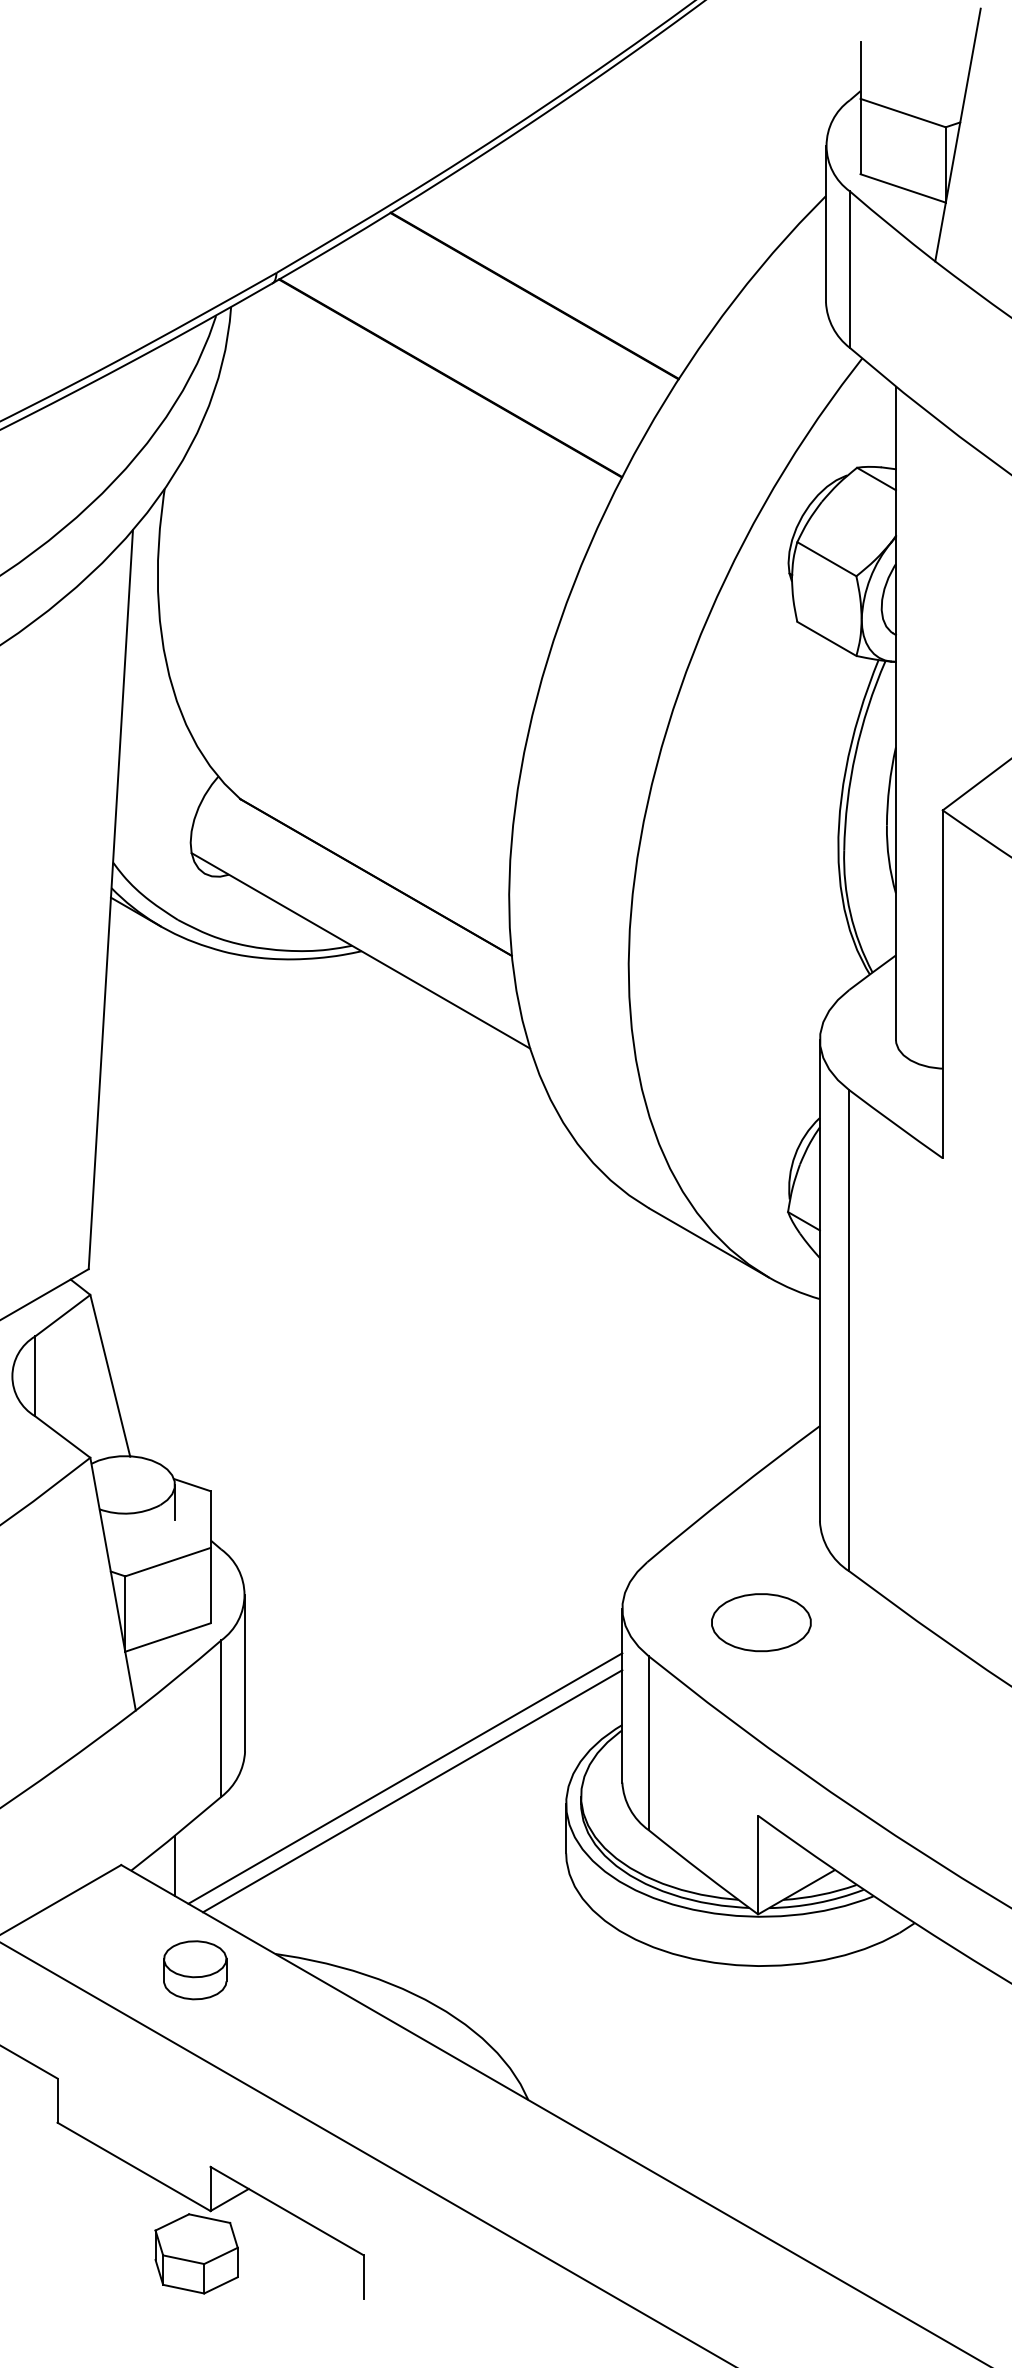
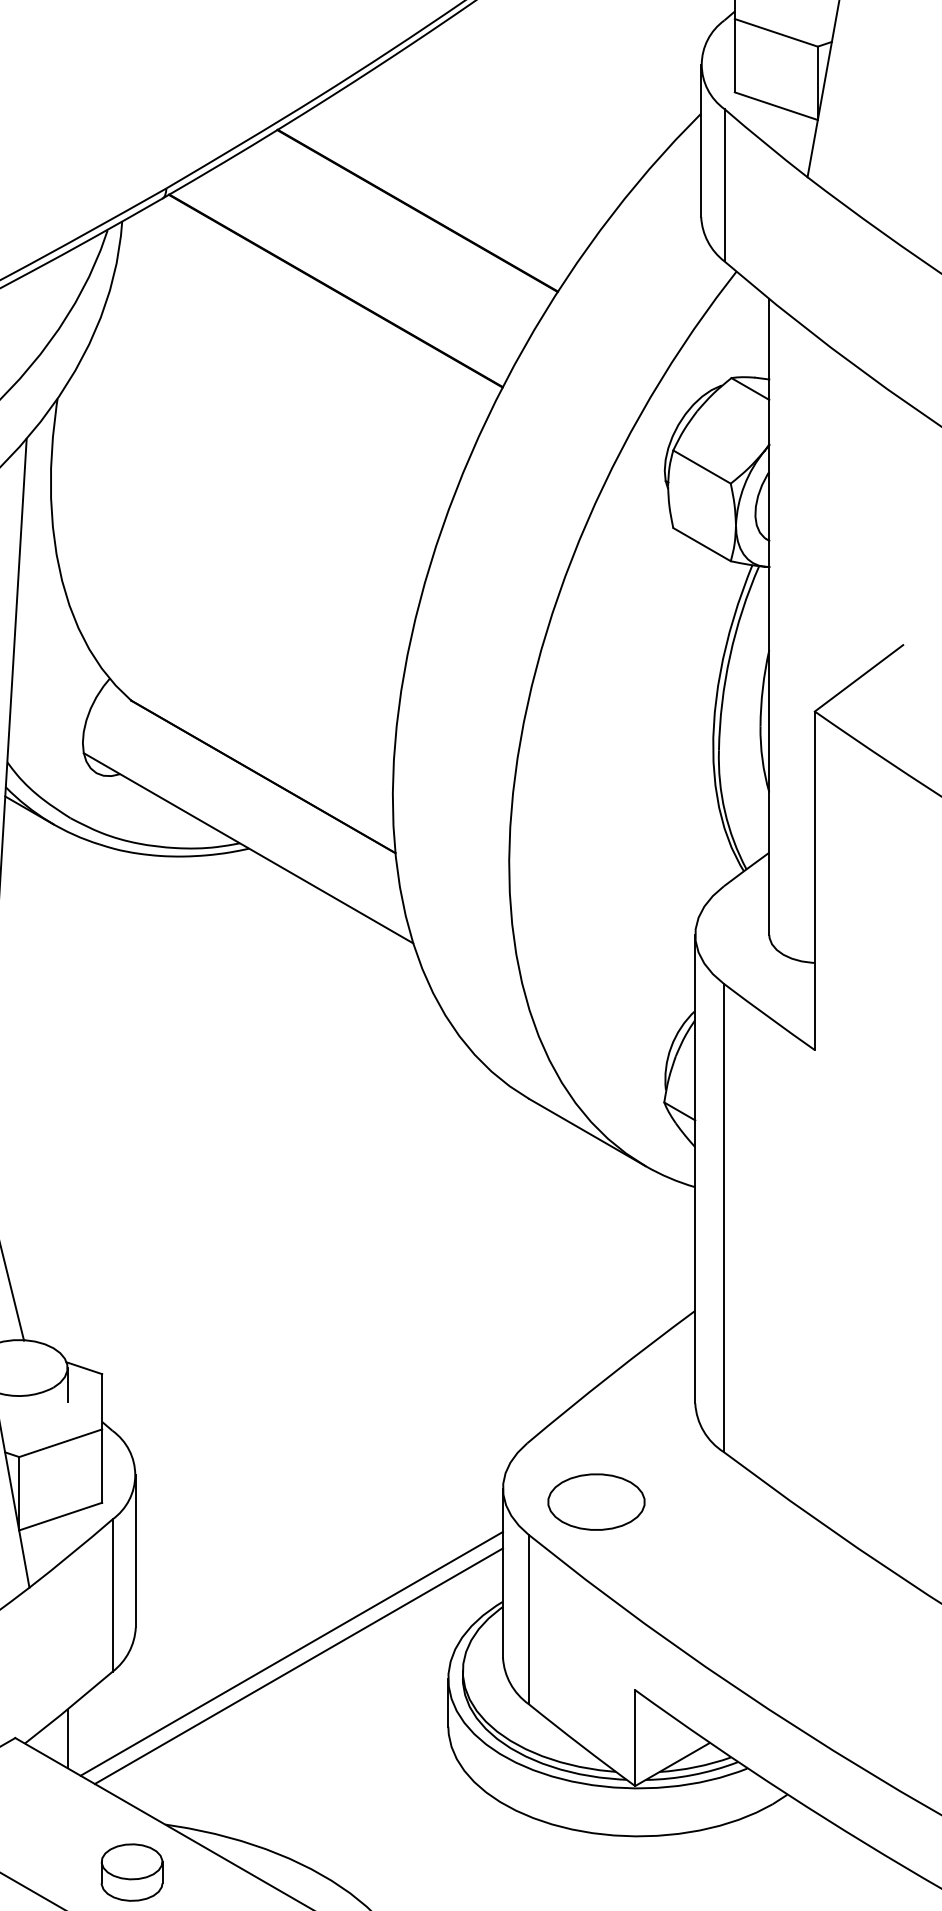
part: (761, 1622) -> (596, 1501), moved
part: (195, 1970) -> (132, 1872), moved

